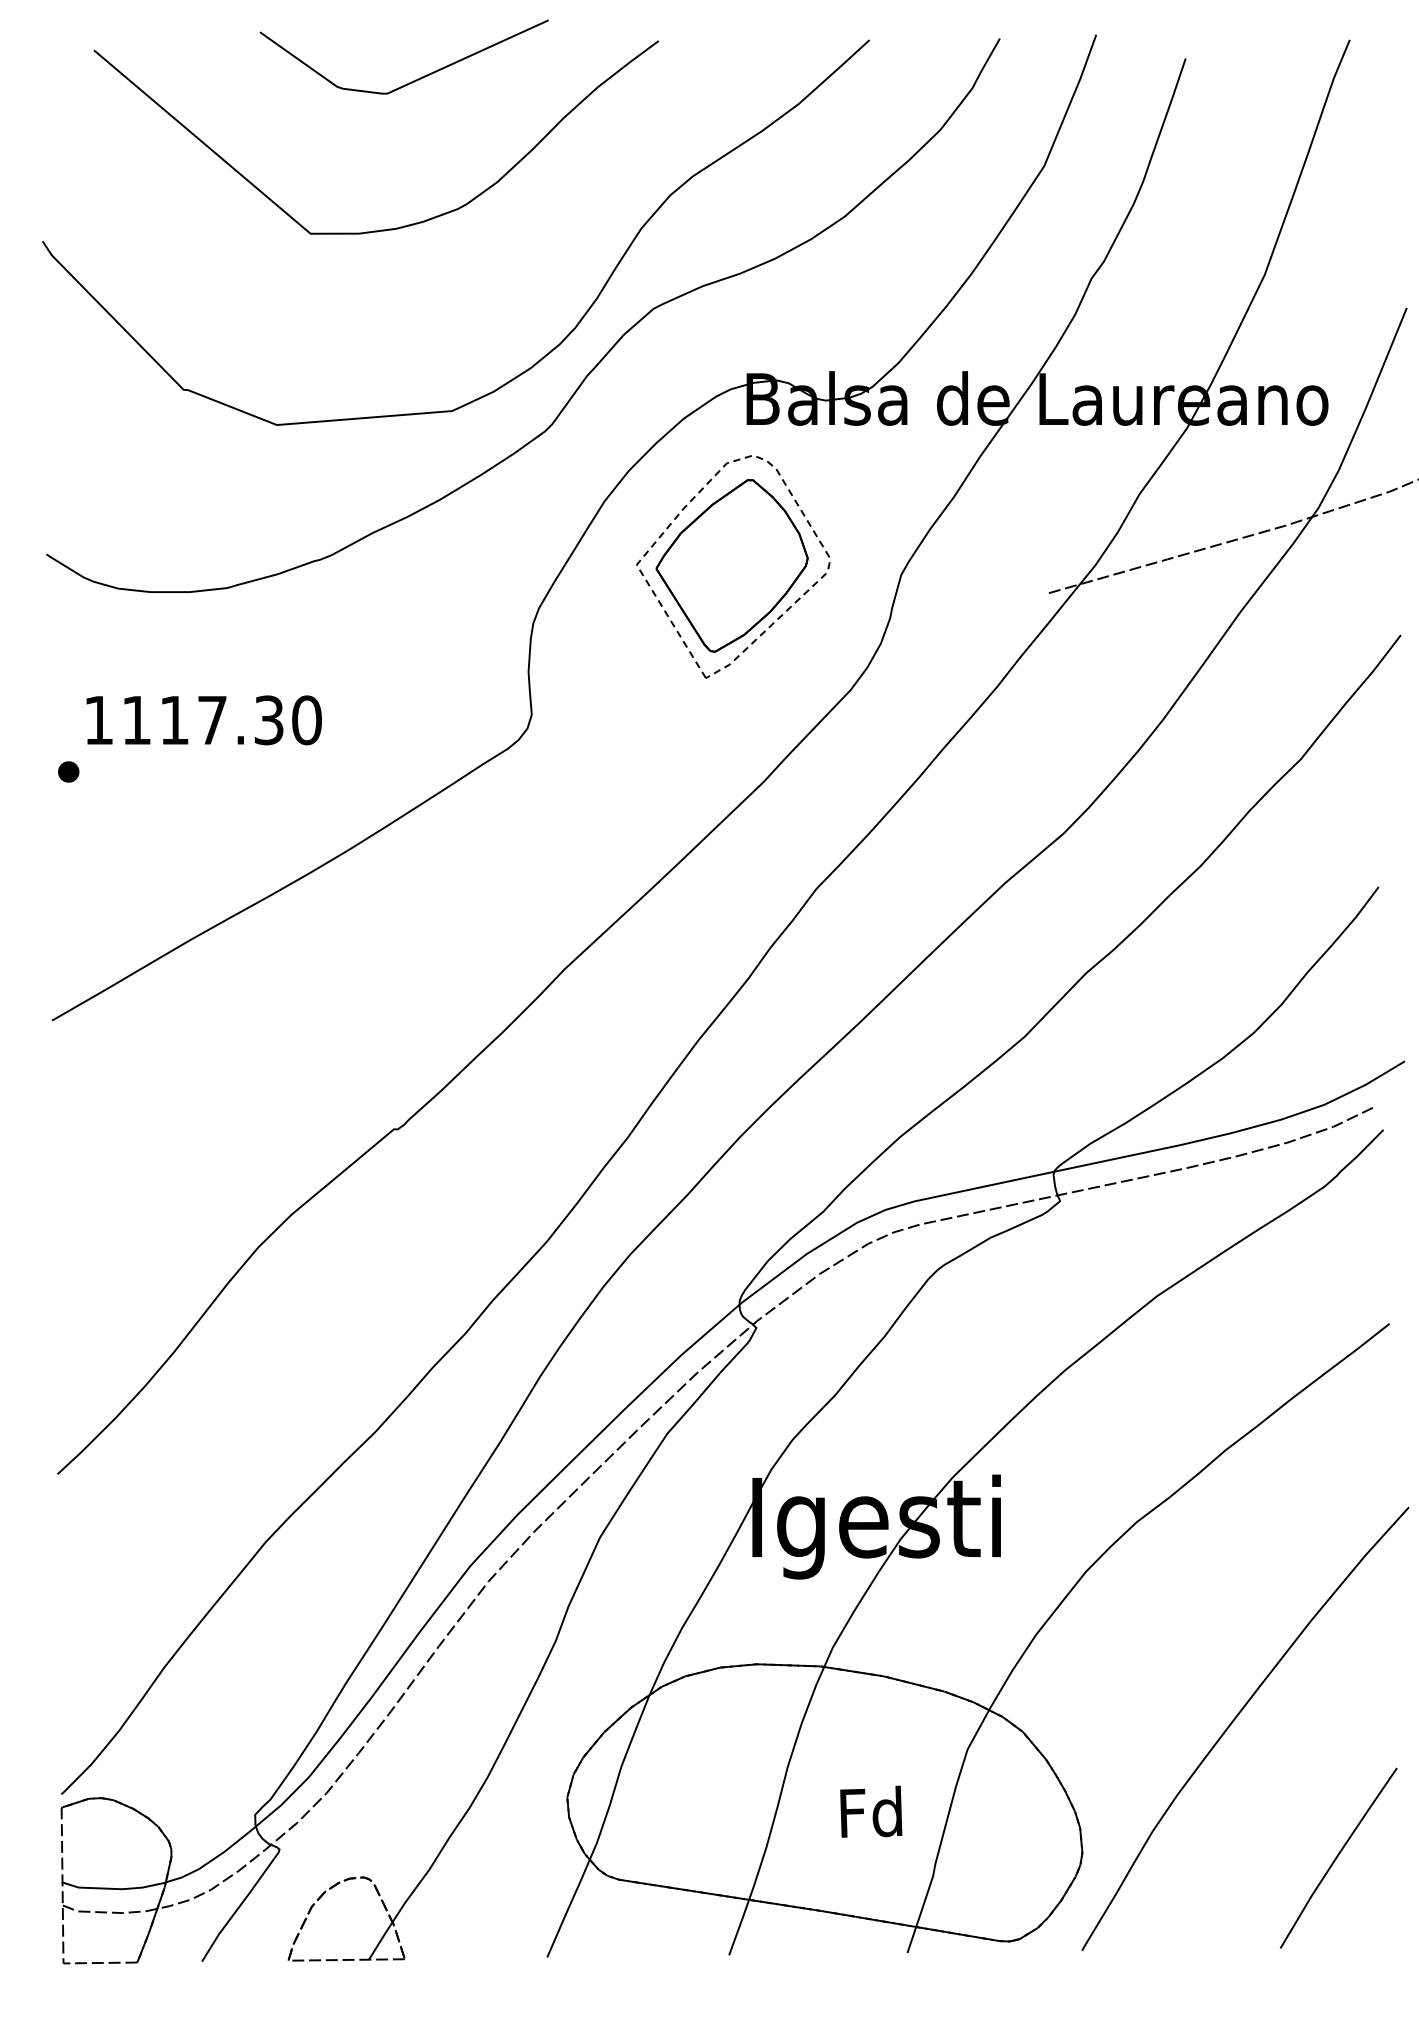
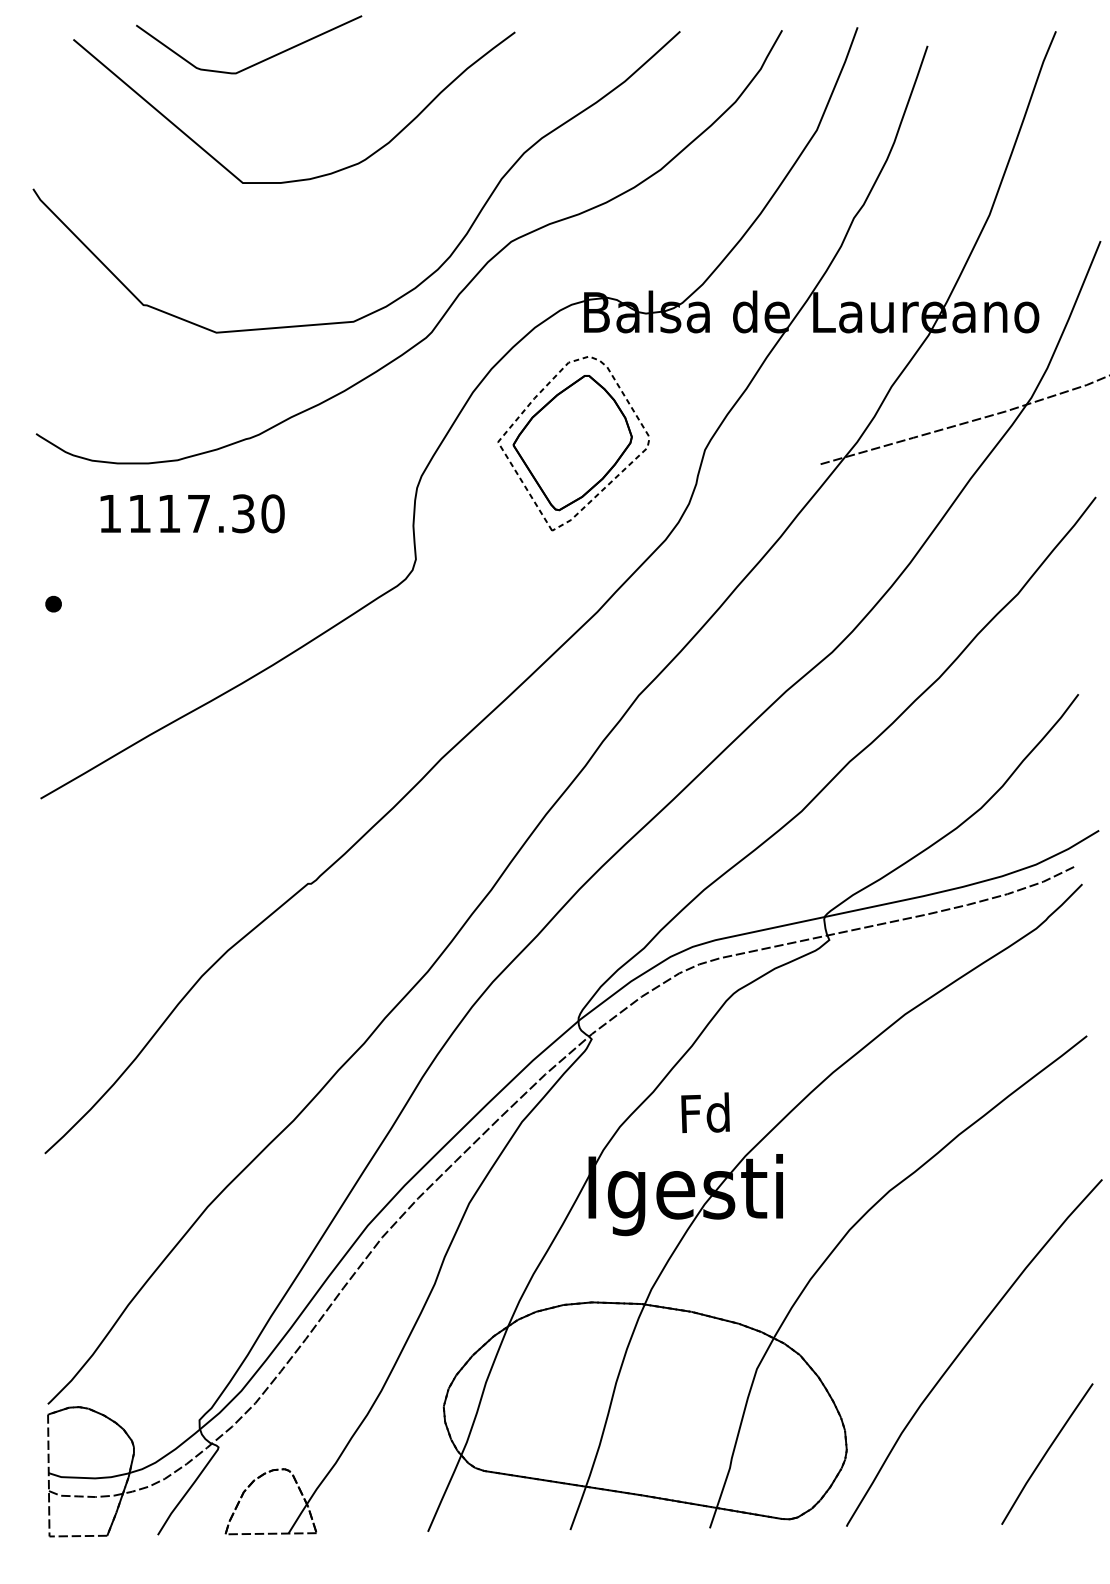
curve: (414, 79) -> (257, 62), moved
text: (204, 719) -> (192, 513), moved
text: (871, 1811) -> (705, 1112), moved

